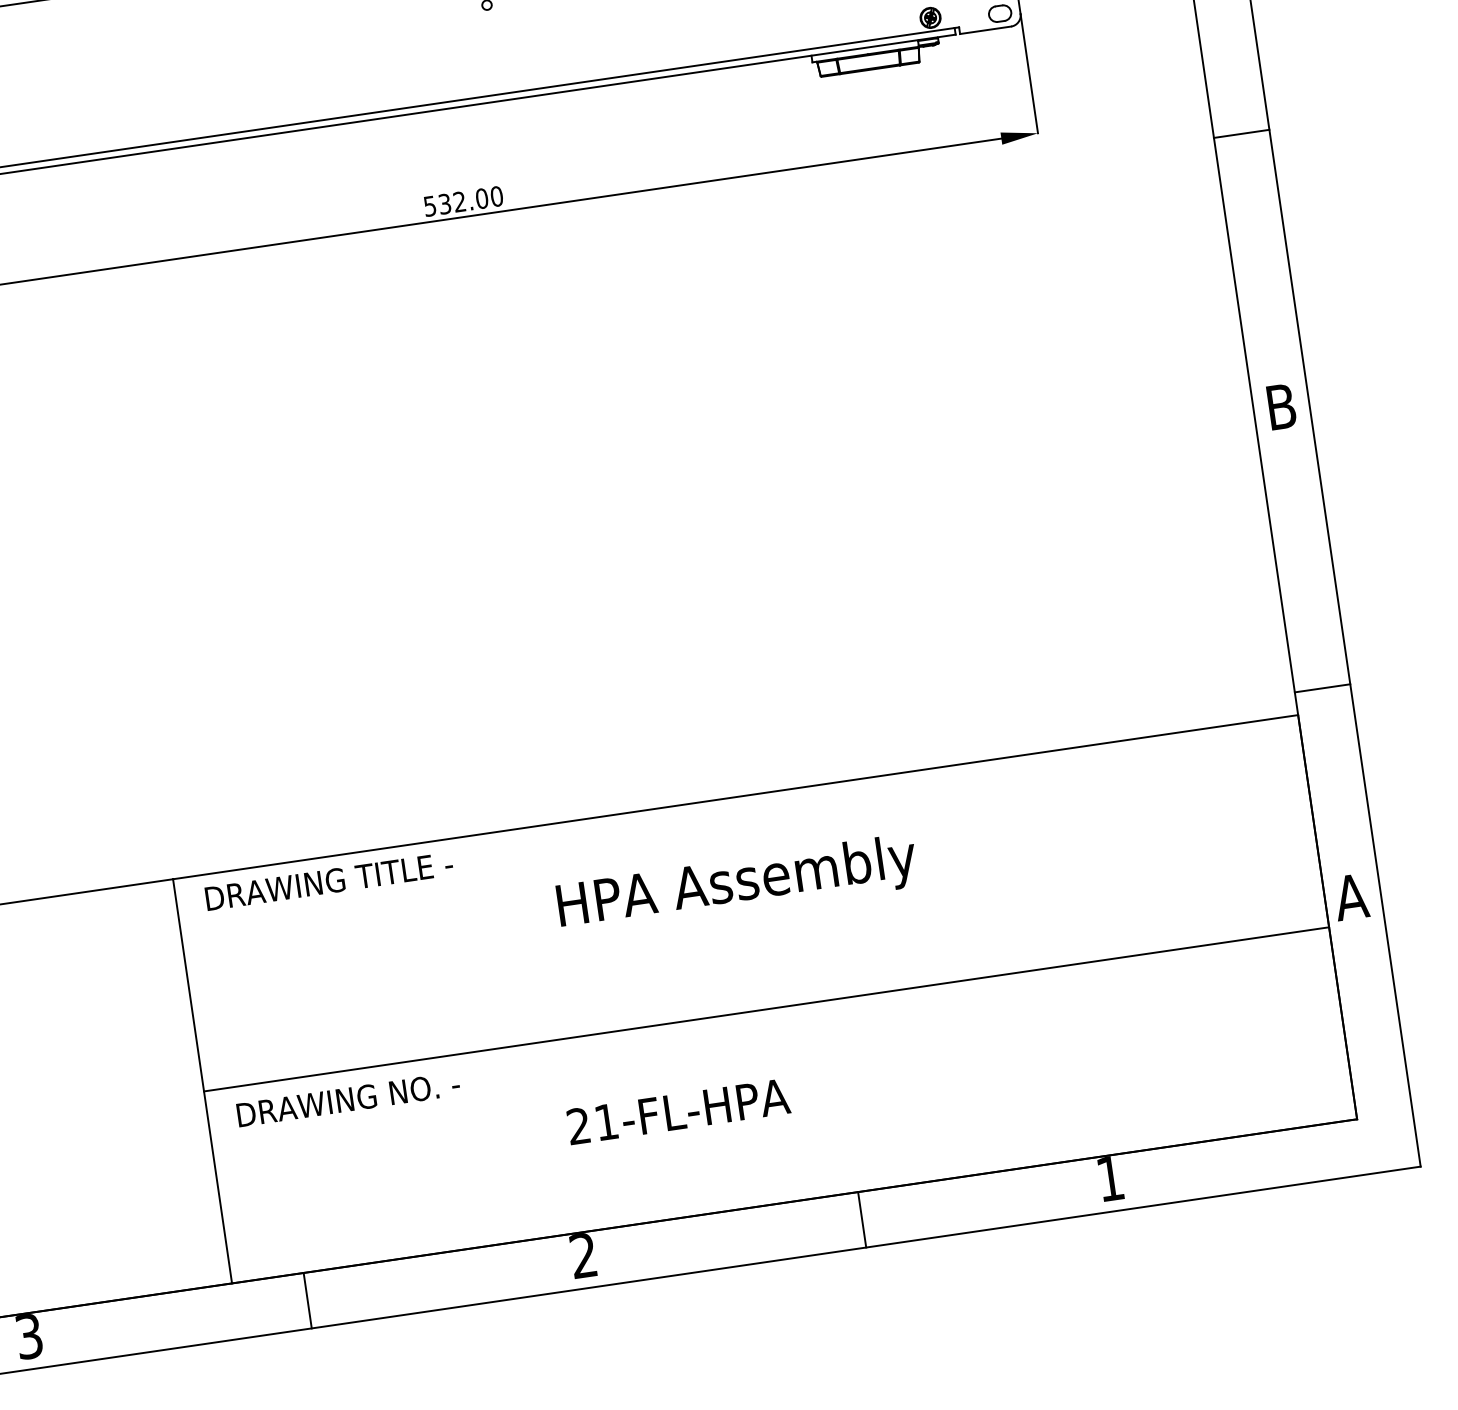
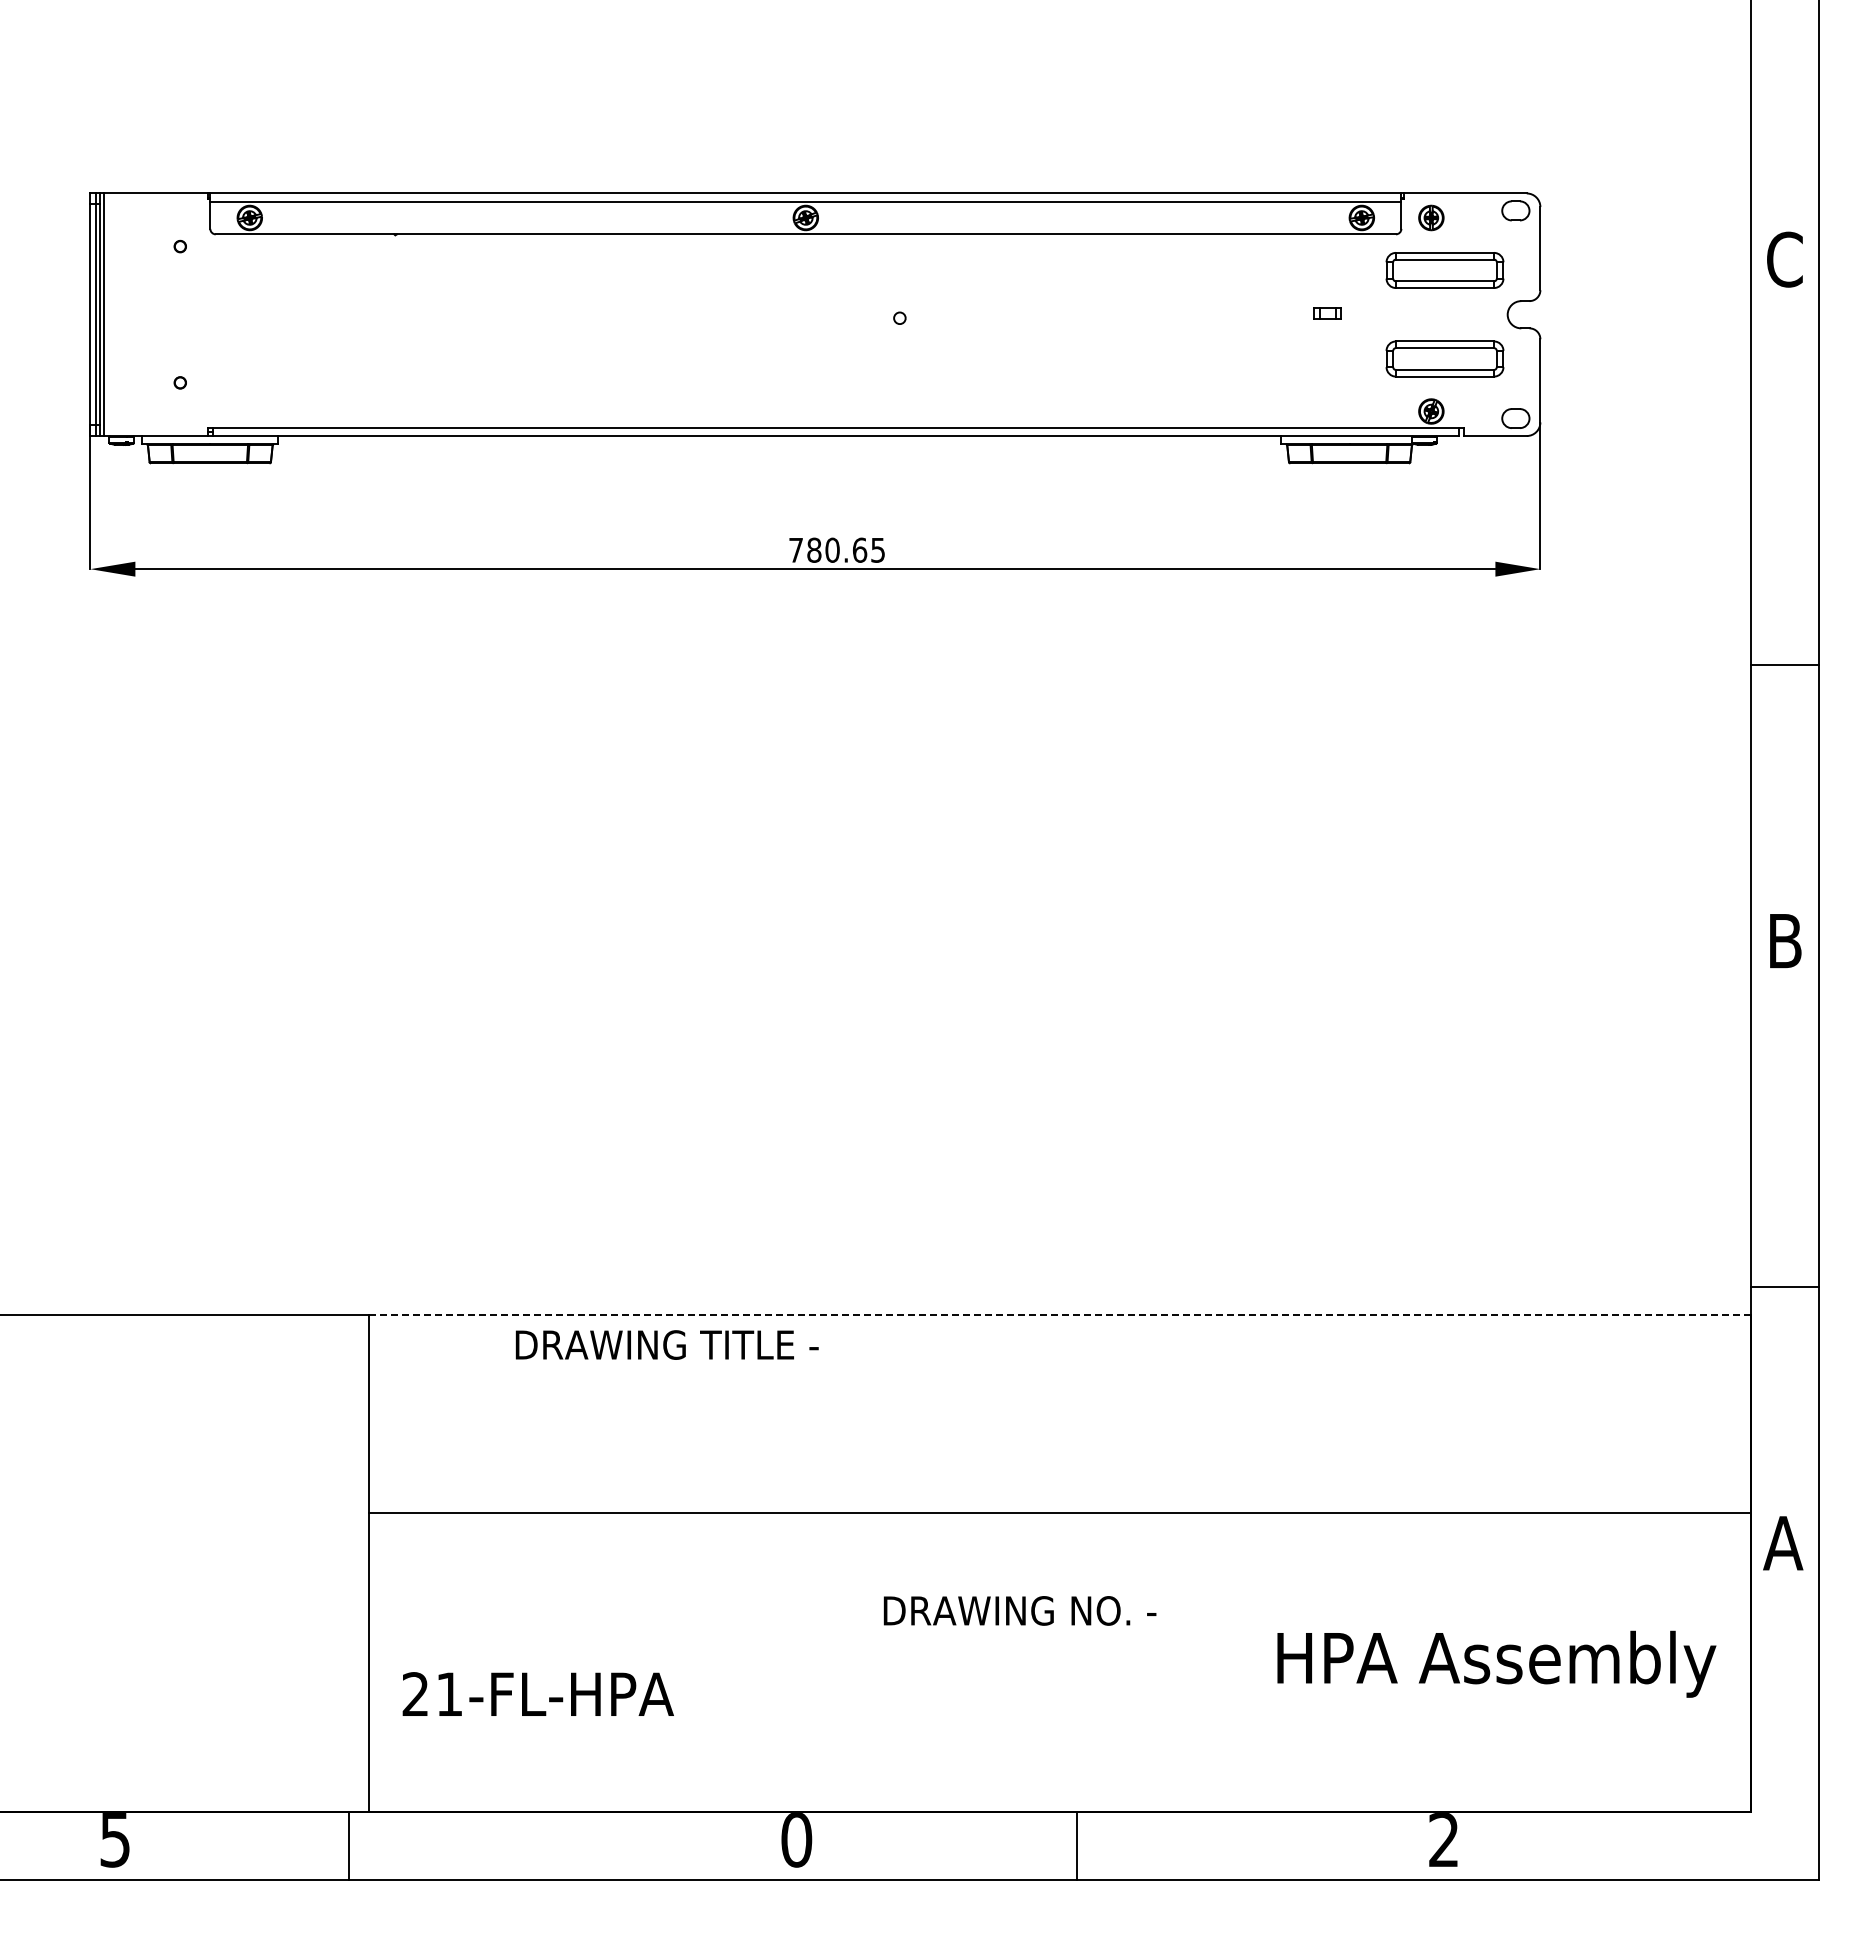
line: (1241, 133) -> (1785, 664), moved
text: (463, 200) -> (837, 549), 532.00 -> 780.65
line: (735, 796) -> (1060, 1314), solid -> dashed
text: (328, 881) -> (666, 1344), moved
text: (737, 884) -> (1496, 1663), moved
line: (766, 1009) -> (1059, 1512), moved
text: (347, 1099) -> (1019, 1610), moved
text: (677, 1110) -> (537, 1693), moved
text: (1109, 1178) -> (1443, 1839), 1 -> 2
line: (862, 1219) -> (1077, 1845), moved
text: (583, 1256) -> (796, 1840), 2 -> 0
line: (307, 1300) -> (348, 1845), moved
text: (29, 1336) -> (115, 1840), 3 -> 5

